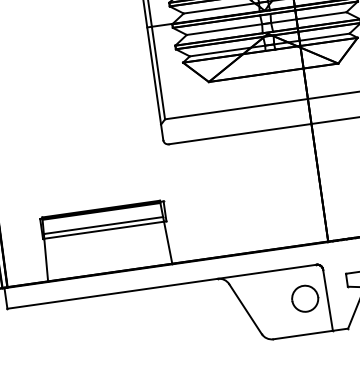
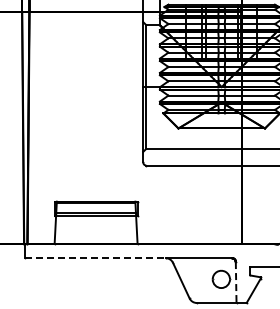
line: (113, 294) -> (96, 258), solid -> dashed
line: (328, 301) -> (236, 283), solid -> dashed

